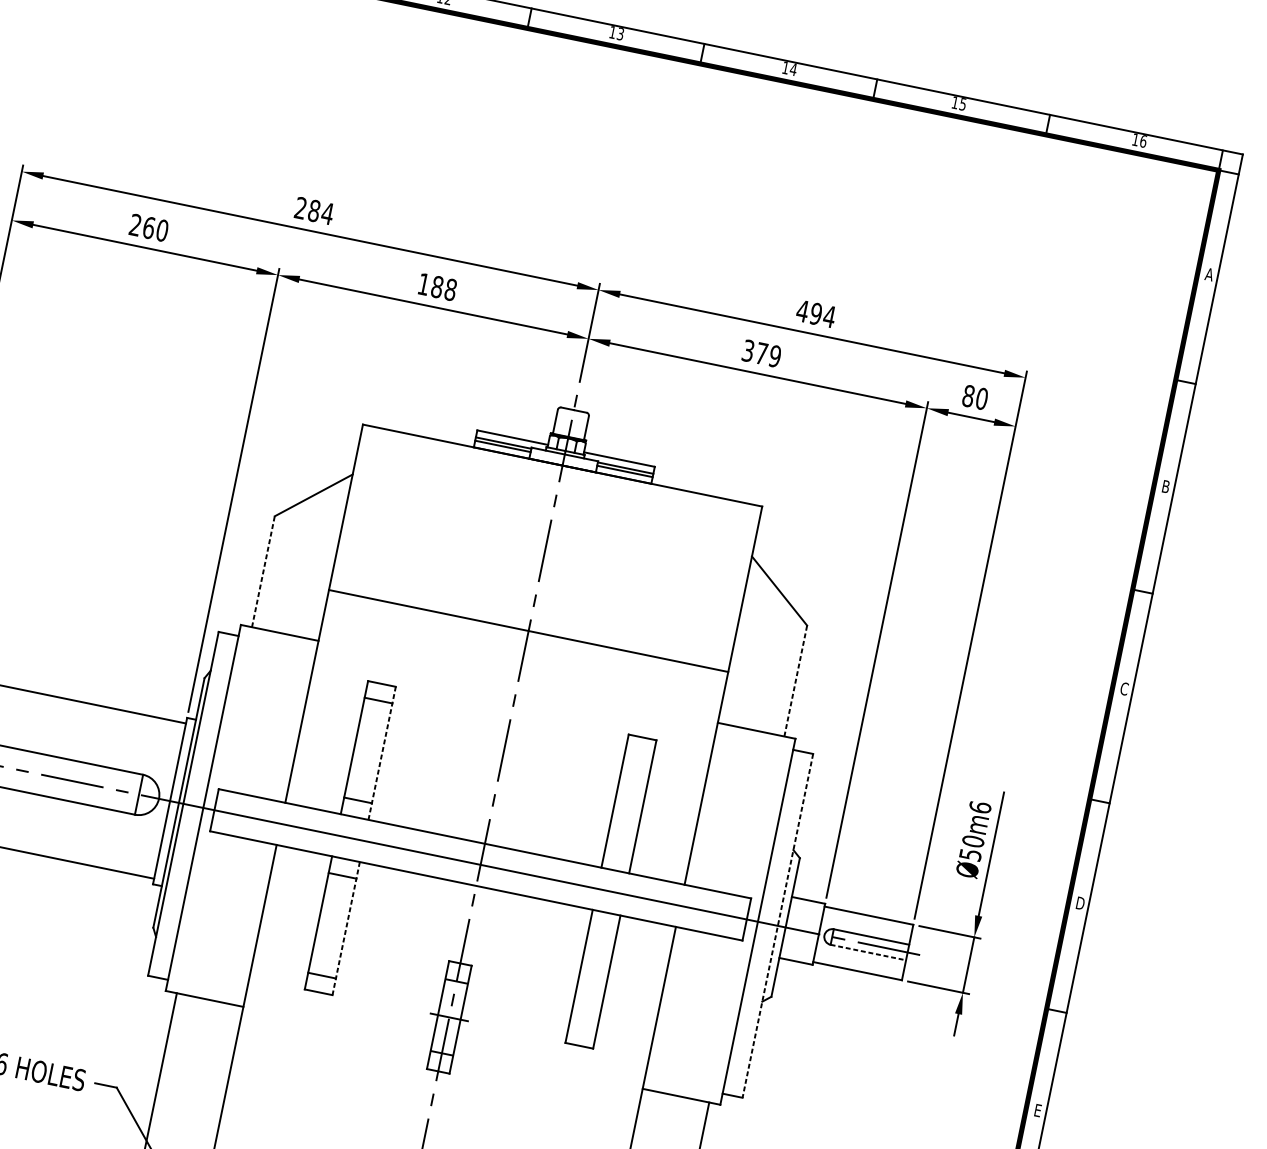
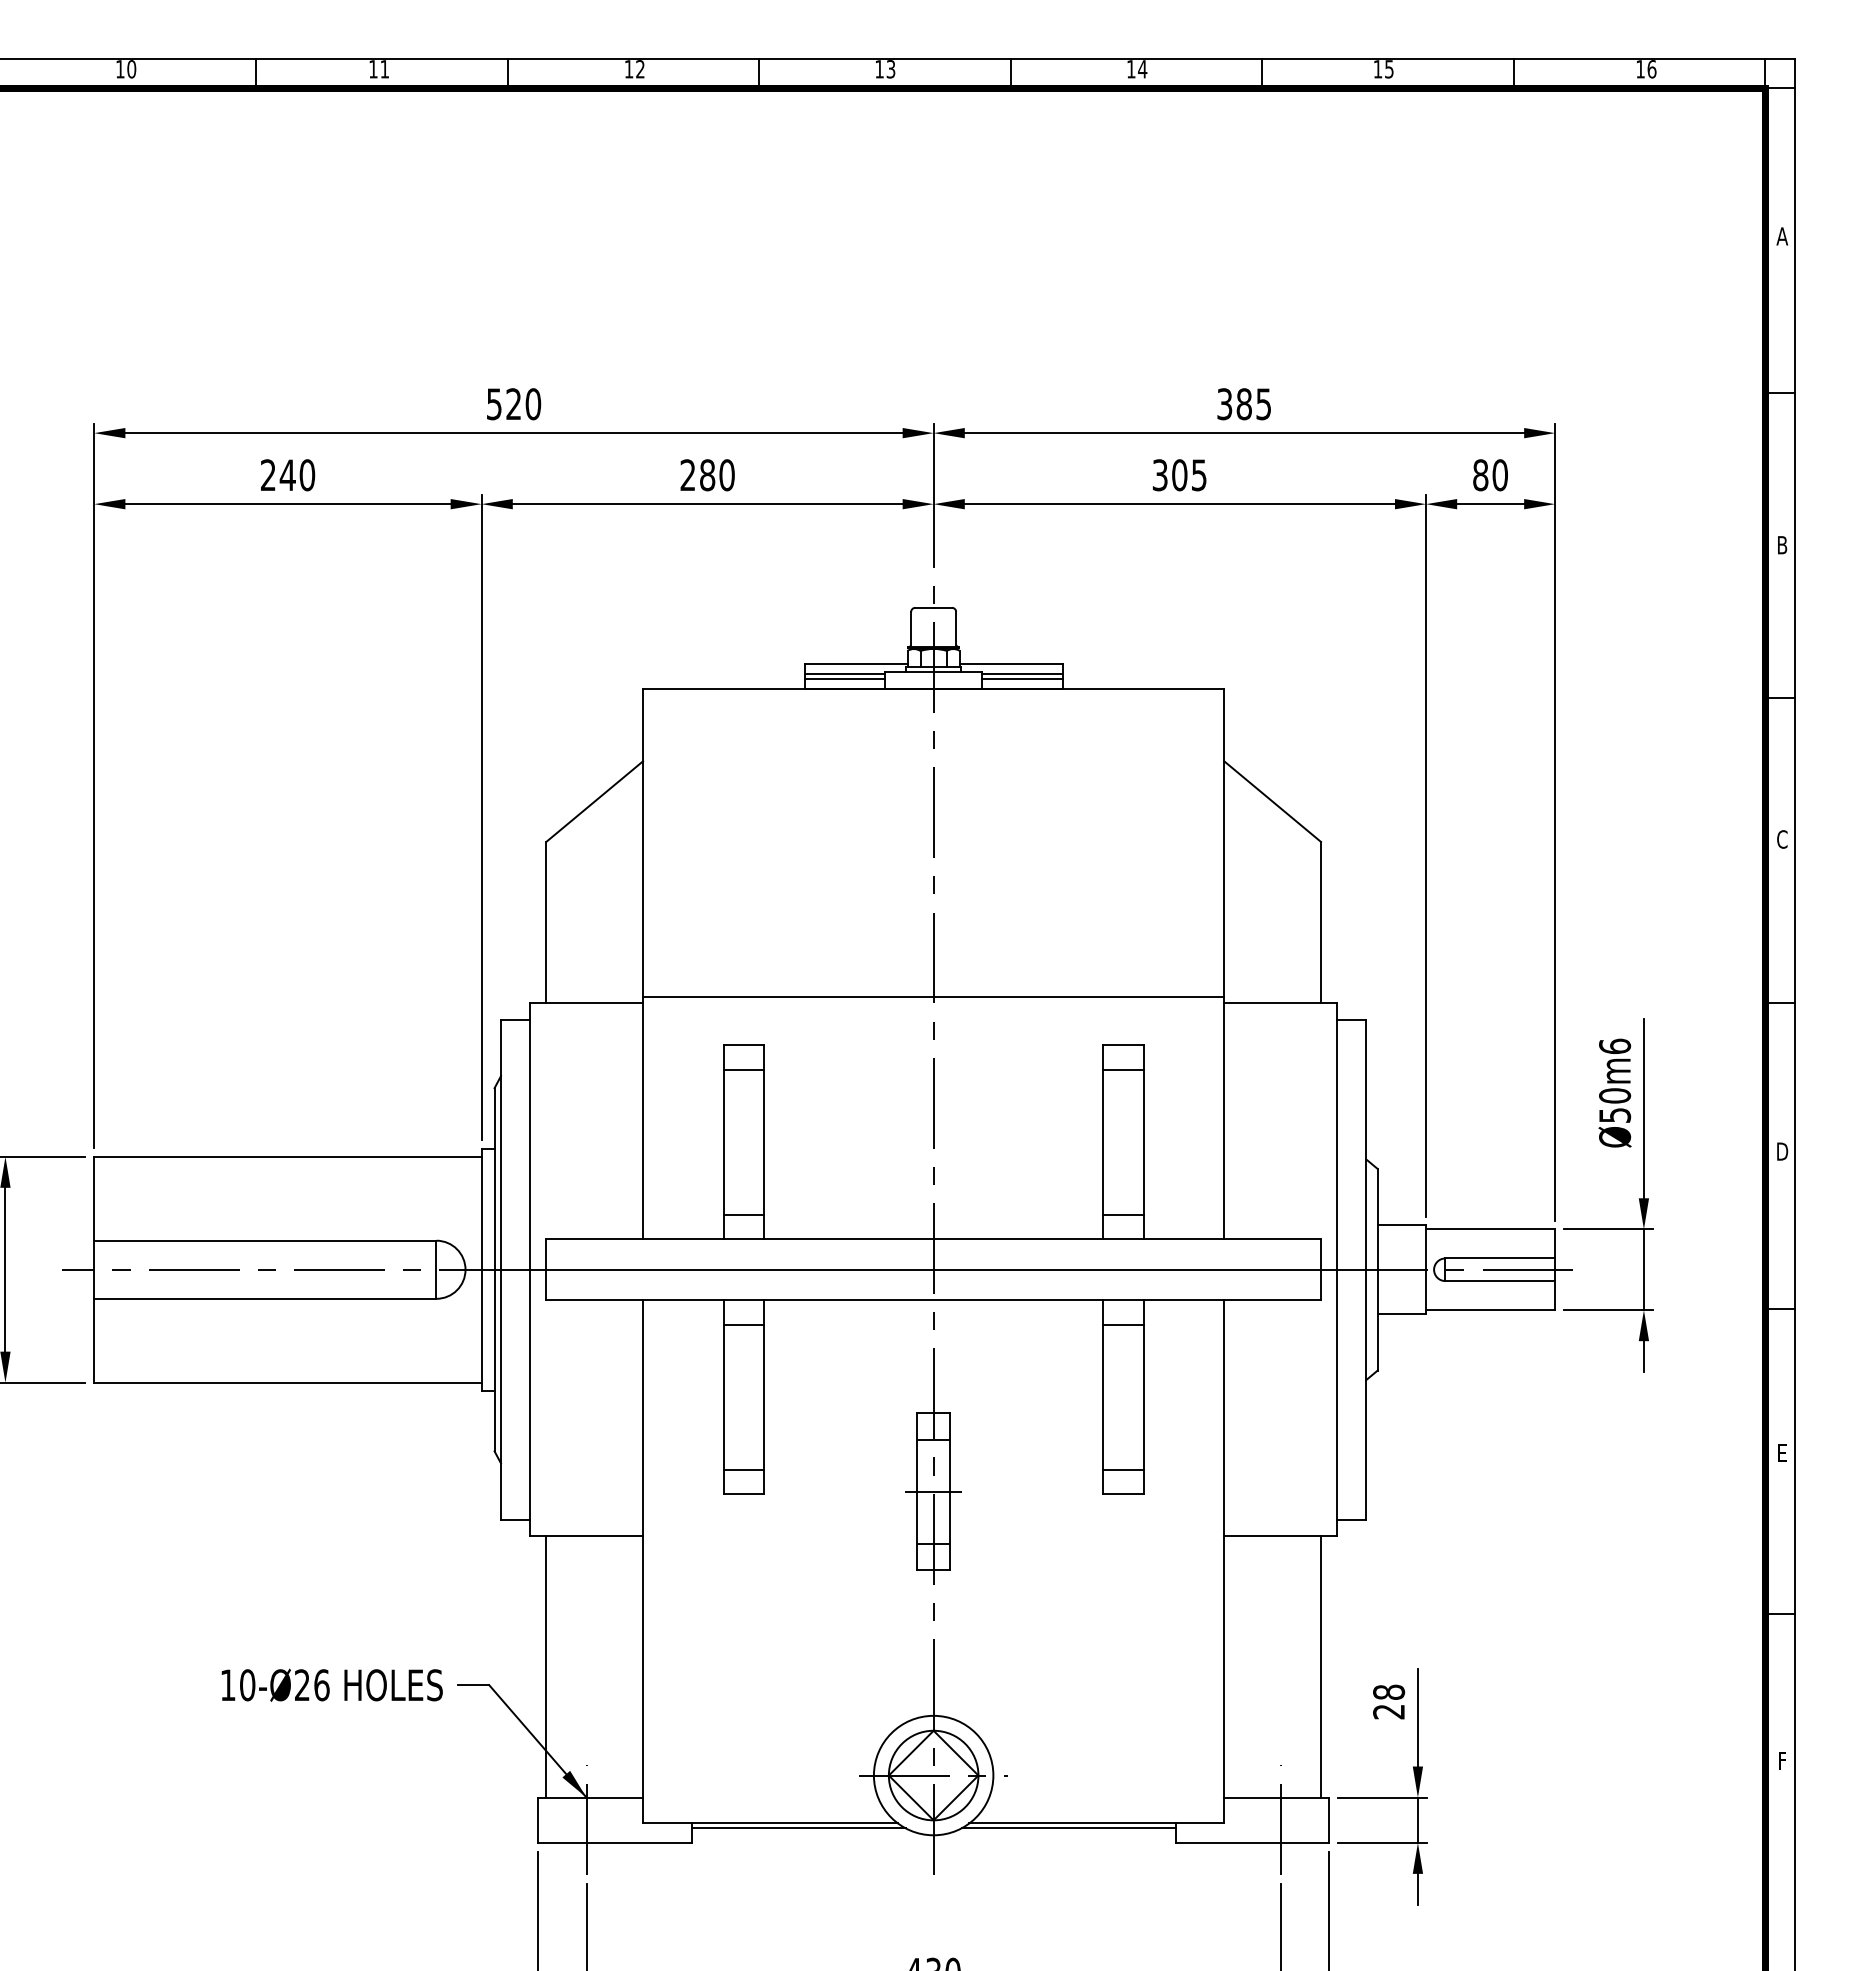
text: (314, 211) -> (514, 404), 284 -> 520
text: (148, 228) -> (287, 475), 260 -> 240
text: (437, 287) -> (707, 475), 188 -> 280
text: (815, 314) -> (1243, 404), 494 -> 385
text: (768, 355) -> (1189, 475), 379 -> 305
line: (263, 571) -> (546, 922), dashed -> solid
line: (528, 631) -> (933, 997), moved
line: (796, 680) -> (1321, 922), dashed -> solid
line: (382, 753) -> (764, 1142), dashed -> solid
line: (639, 754) -> (1123, 1069), added
line: (618, 853) -> (1123, 1214), added
line: (777, 926) -> (1366, 1270), dashed -> solid
line: (346, 928) -> (764, 1397), dashed -> solid
line: (603, 929) -> (1123, 1324), added
line: (868, 952) -> (1500, 1281), dashed -> solid
line: (582, 1028) -> (1123, 1469), added

